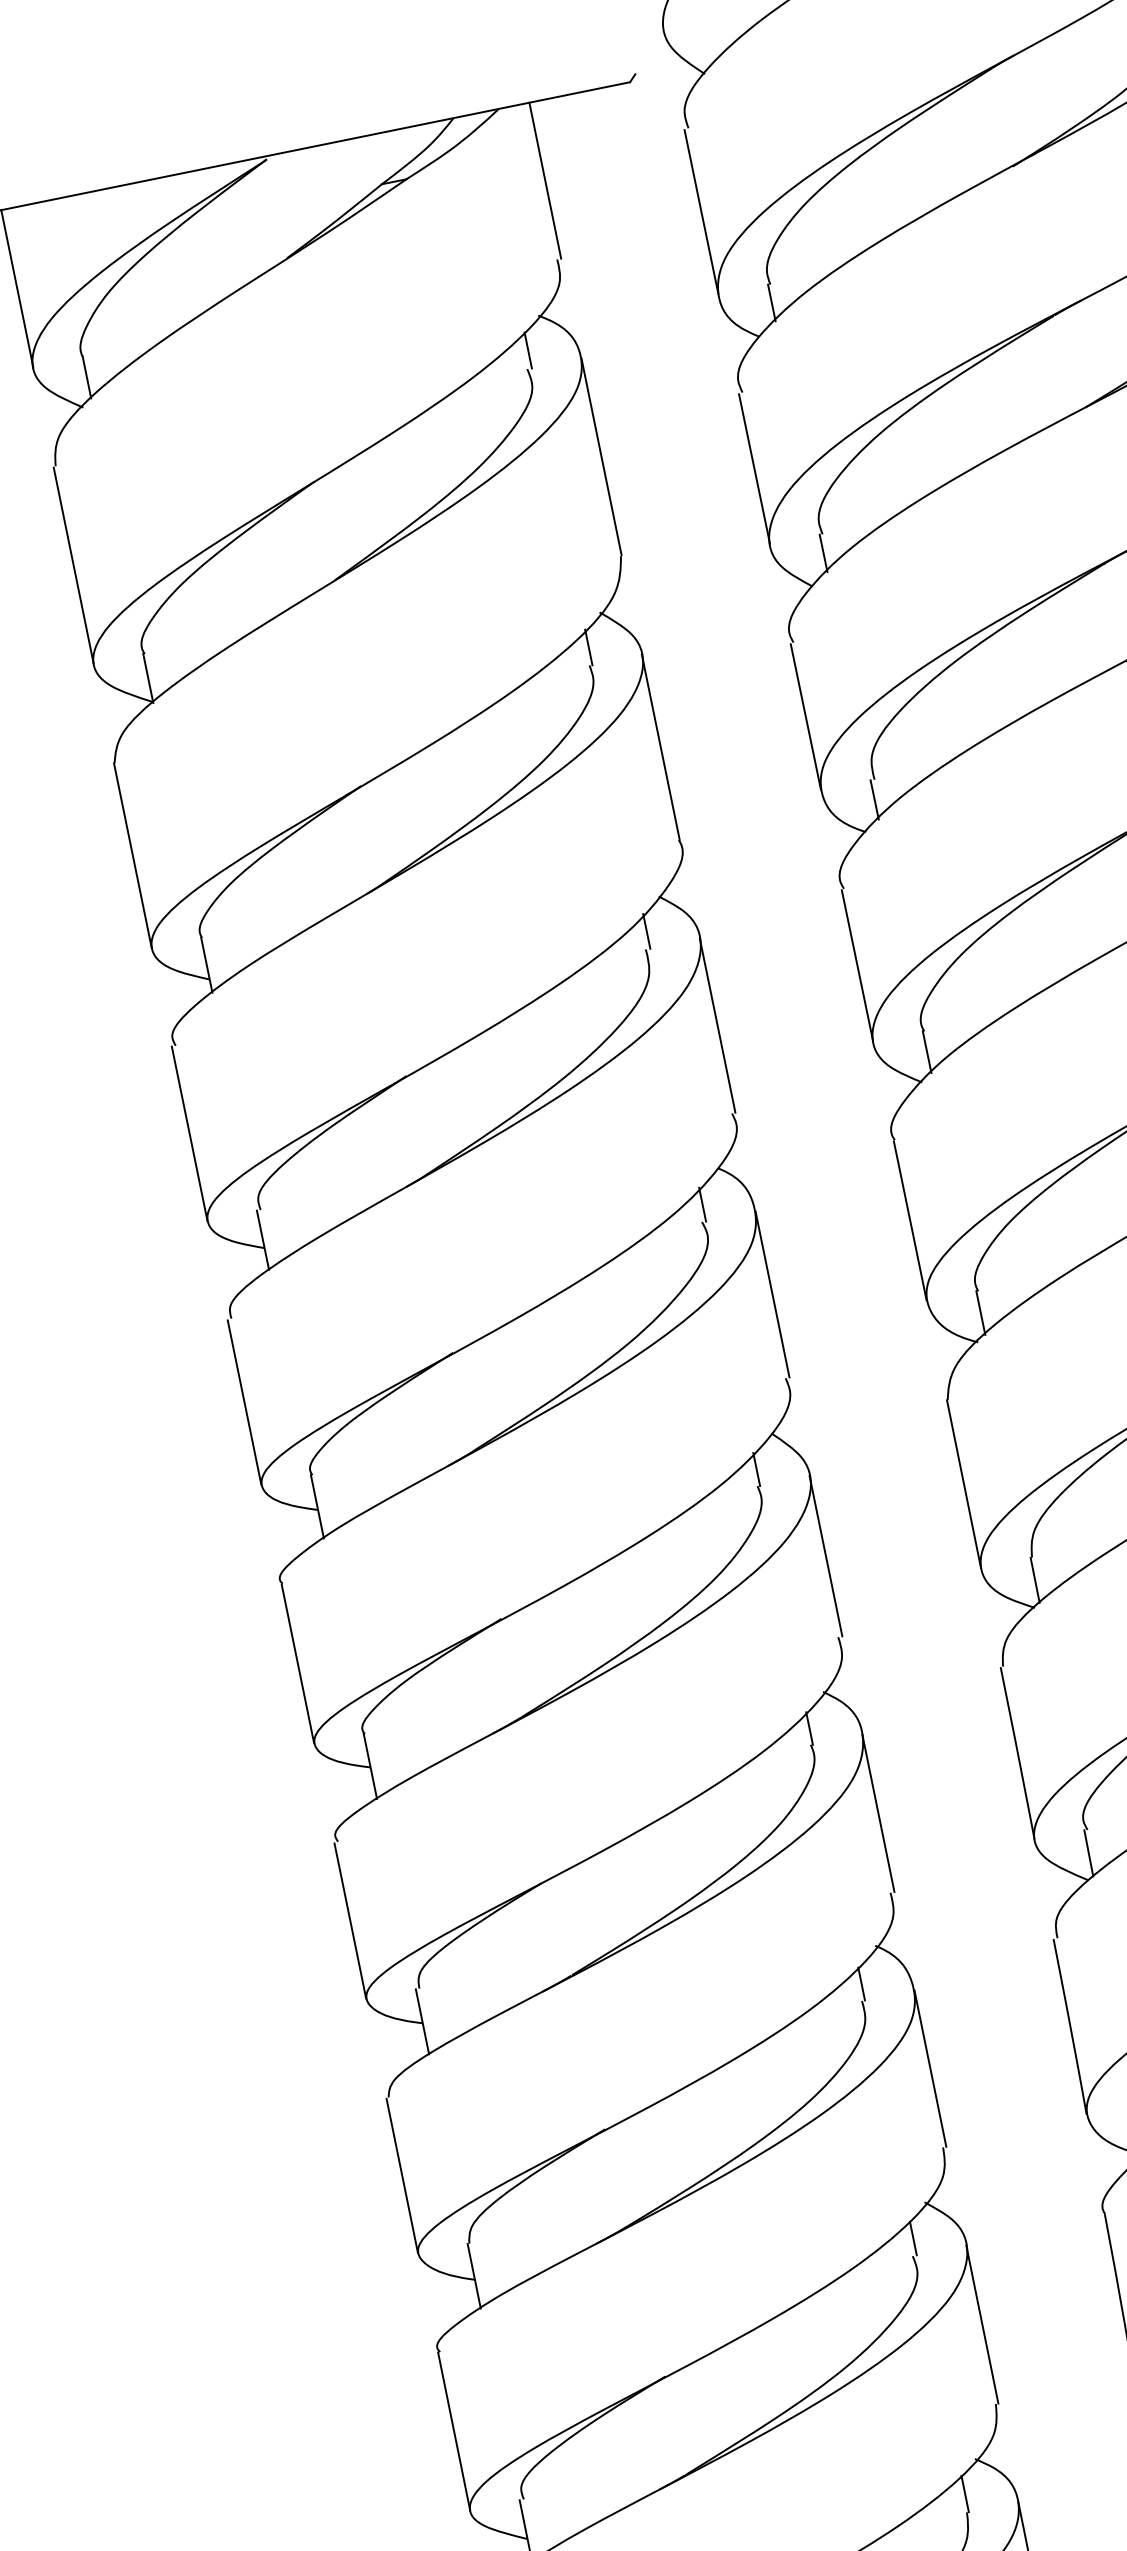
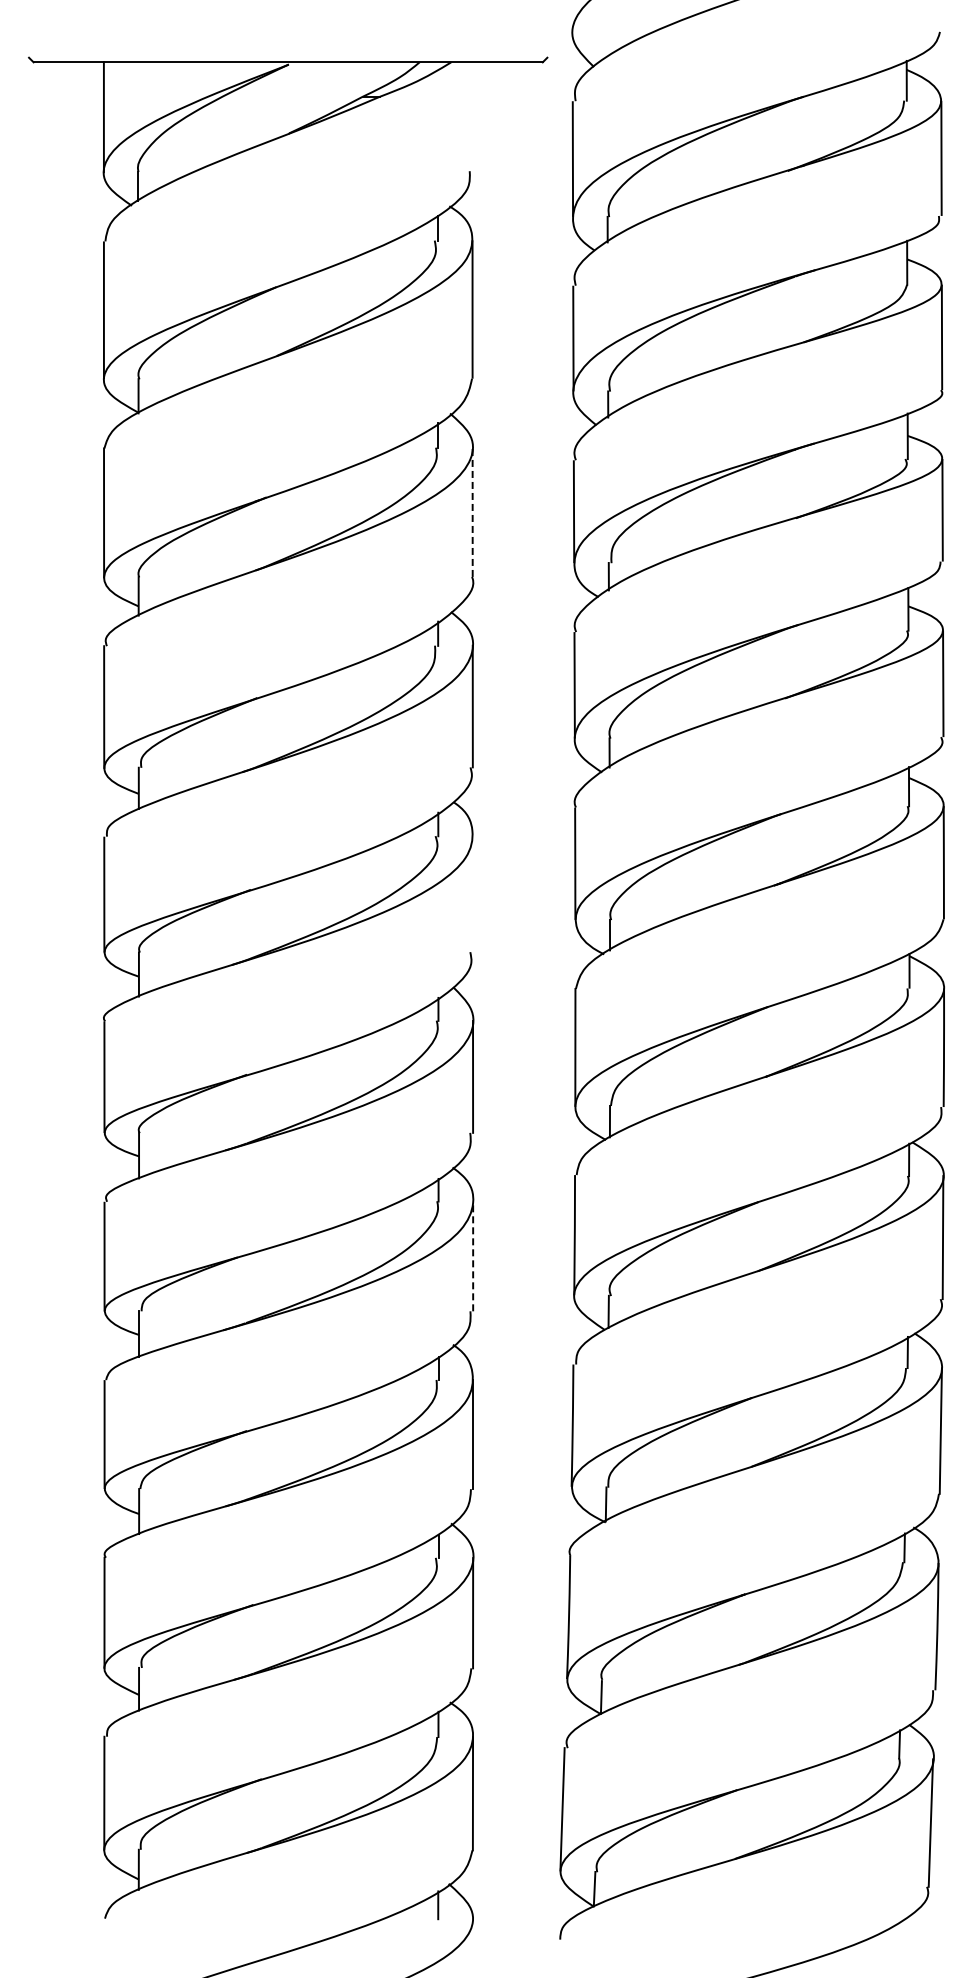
line: (545, 180) -> (472, 116), removed
line: (660, 747) -> (472, 512), solid -> dashed
line: (771, 1294) -> (472, 894), removed
line: (878, 1813) -> (473, 1256), solid -> dashed

